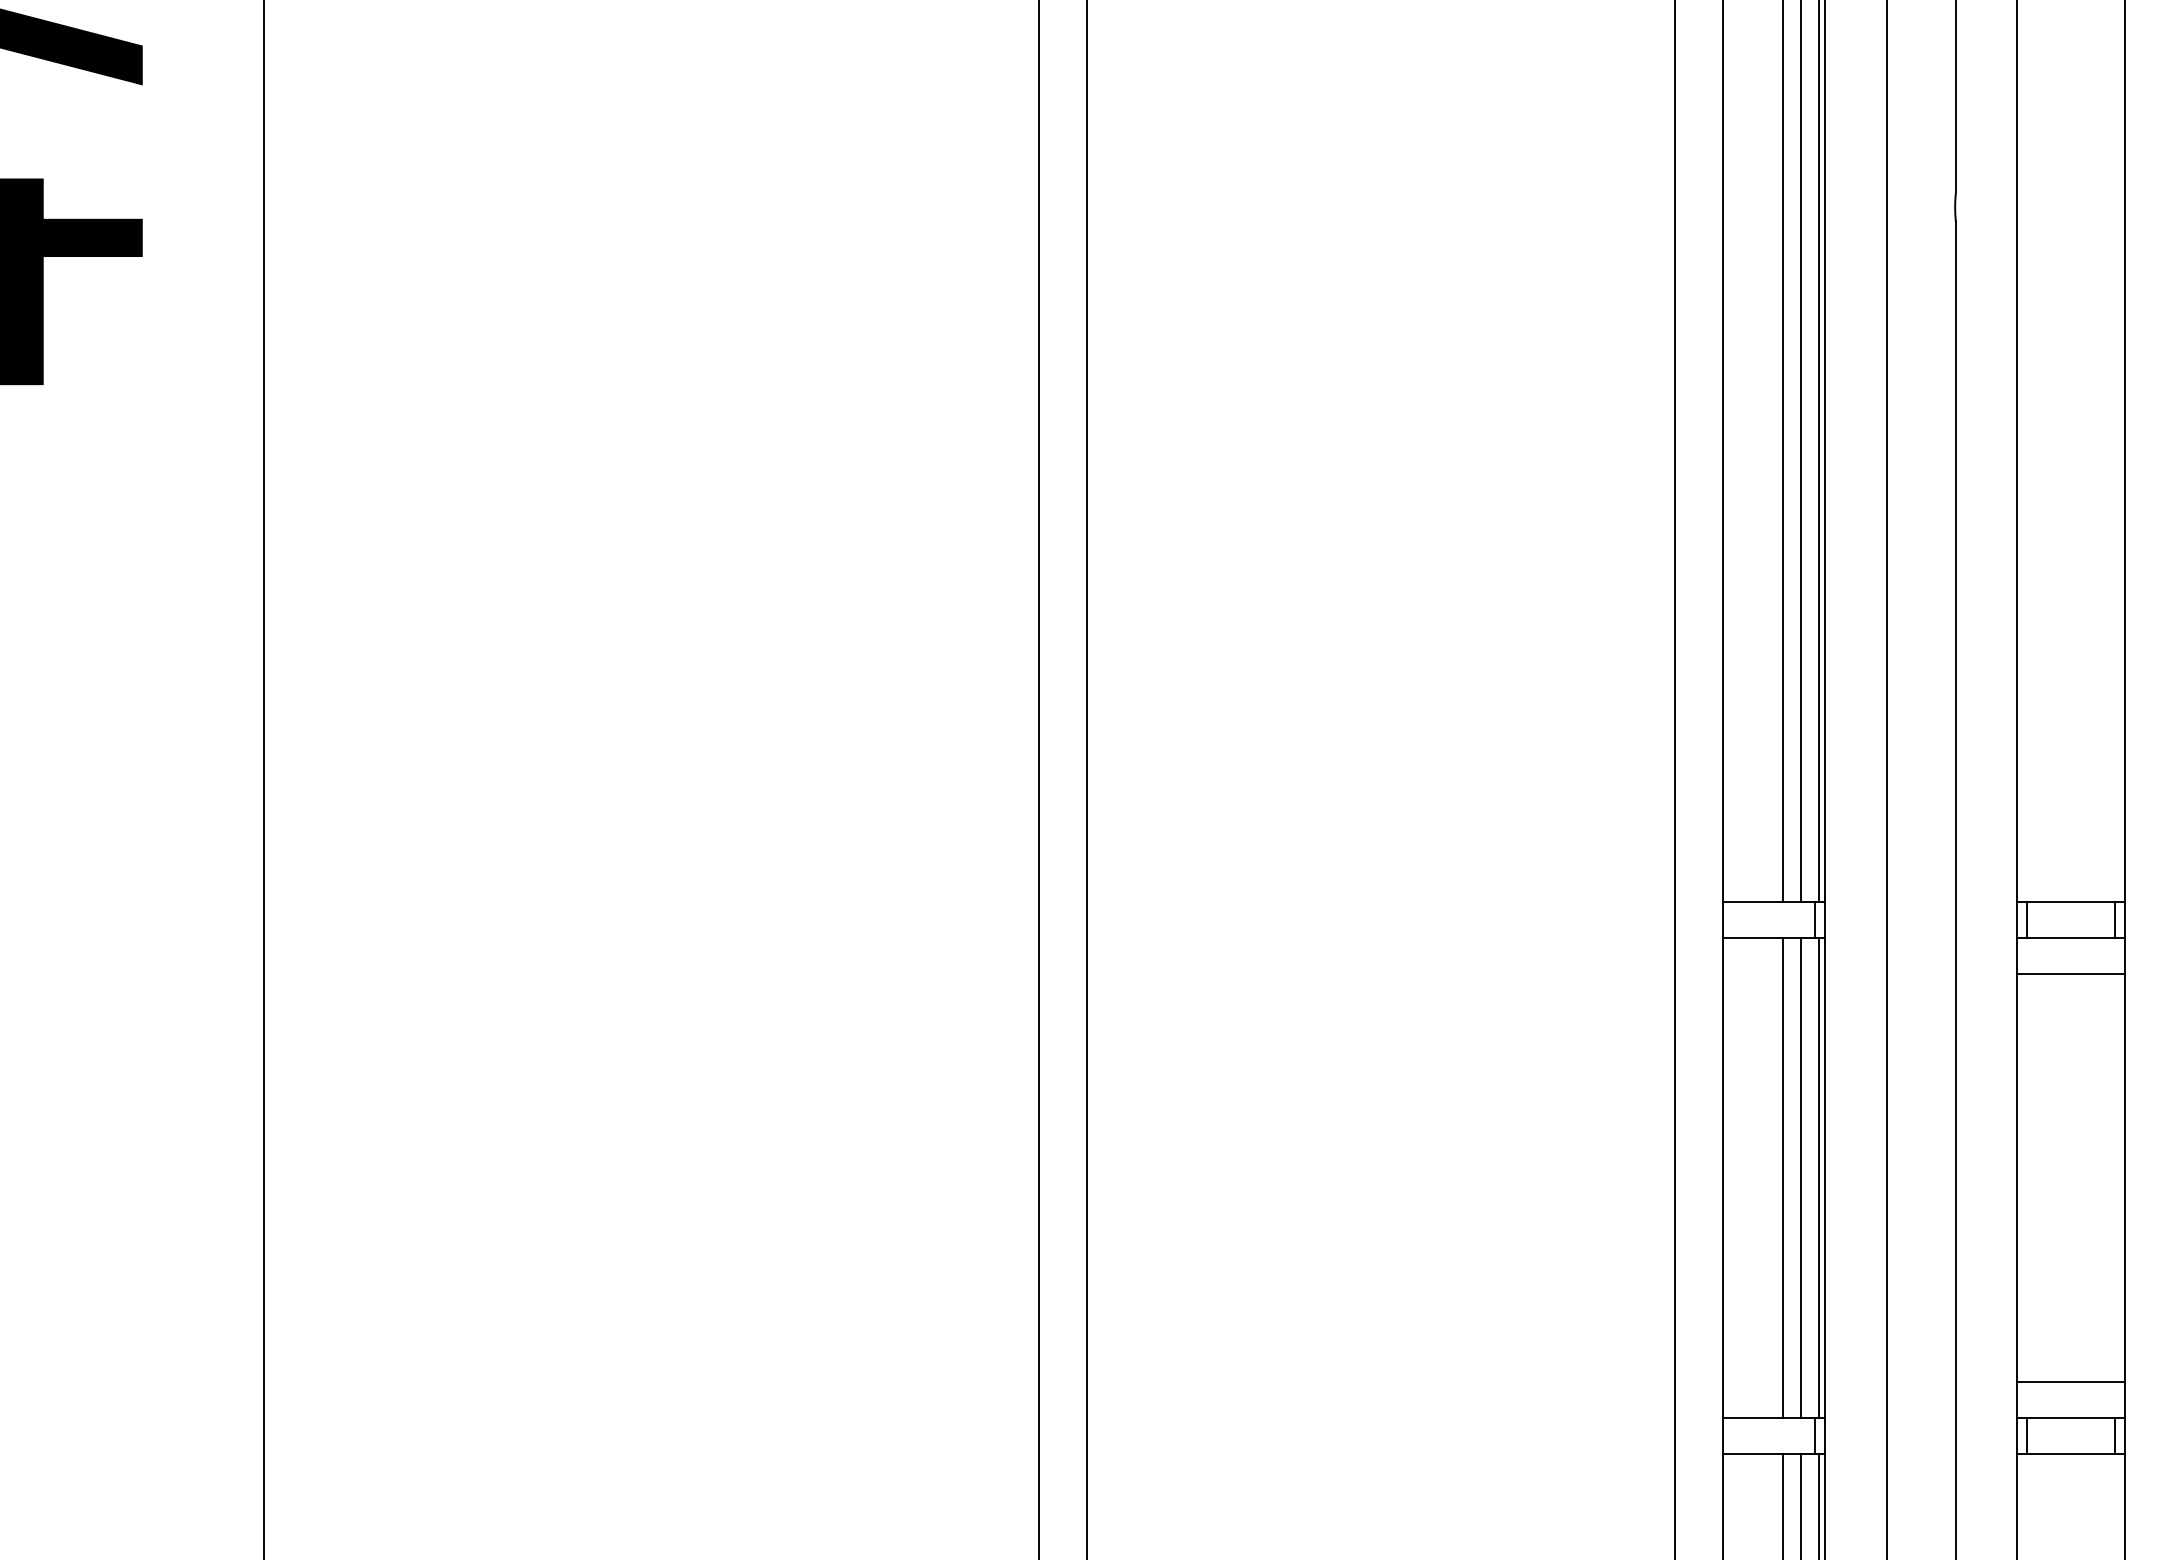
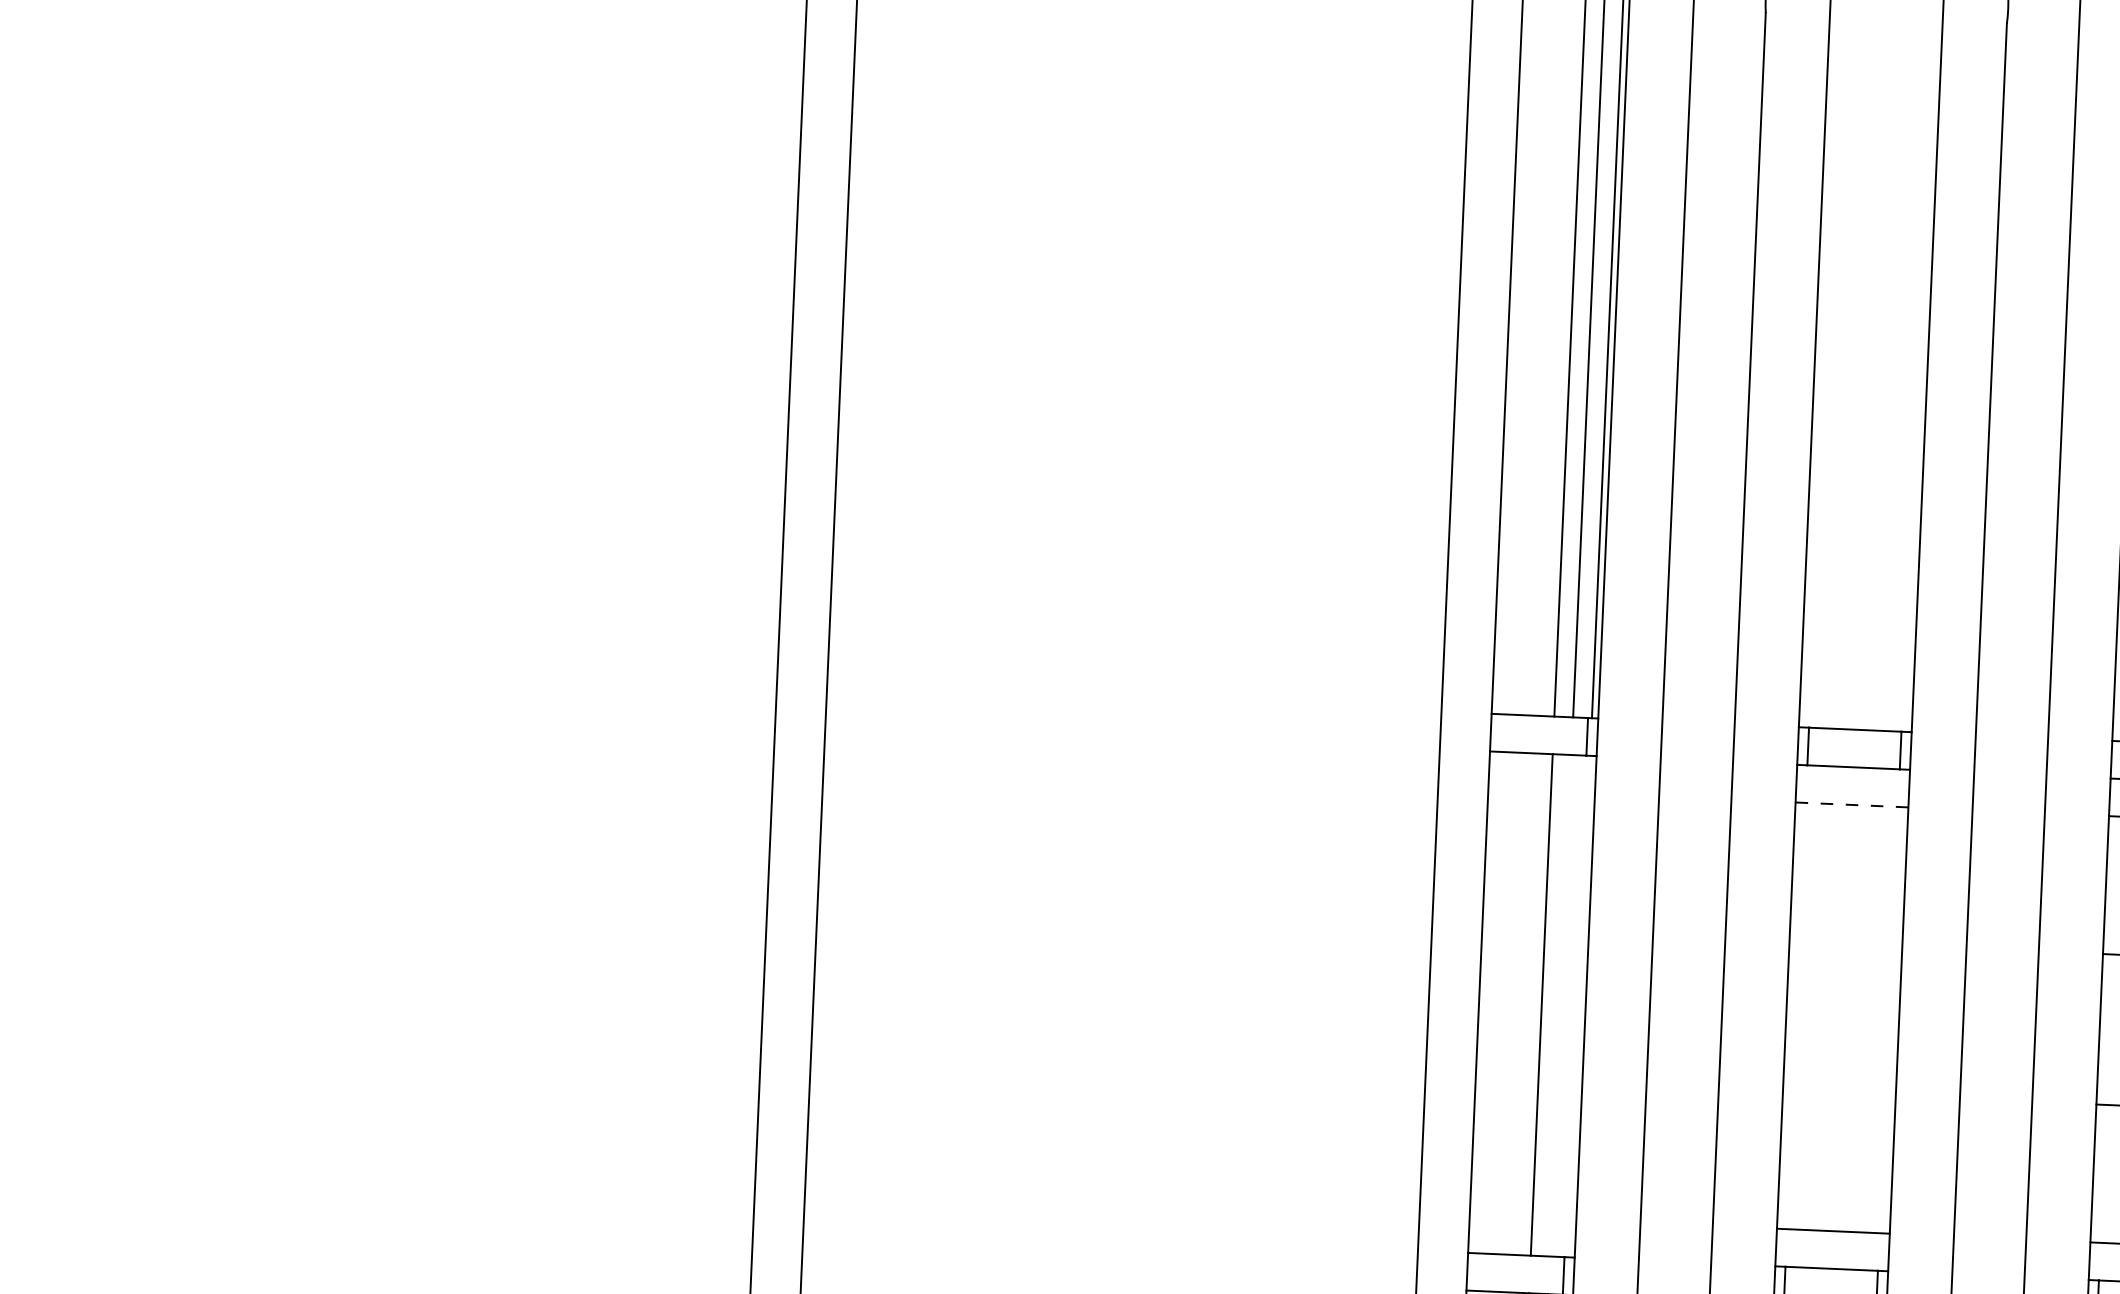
line: (2071, 974) -> (1852, 805), solid -> dashed
line: (1801, 1178) -> (1560, 1005), removed
line: (1819, 1178) -> (1579, 1006), removed

